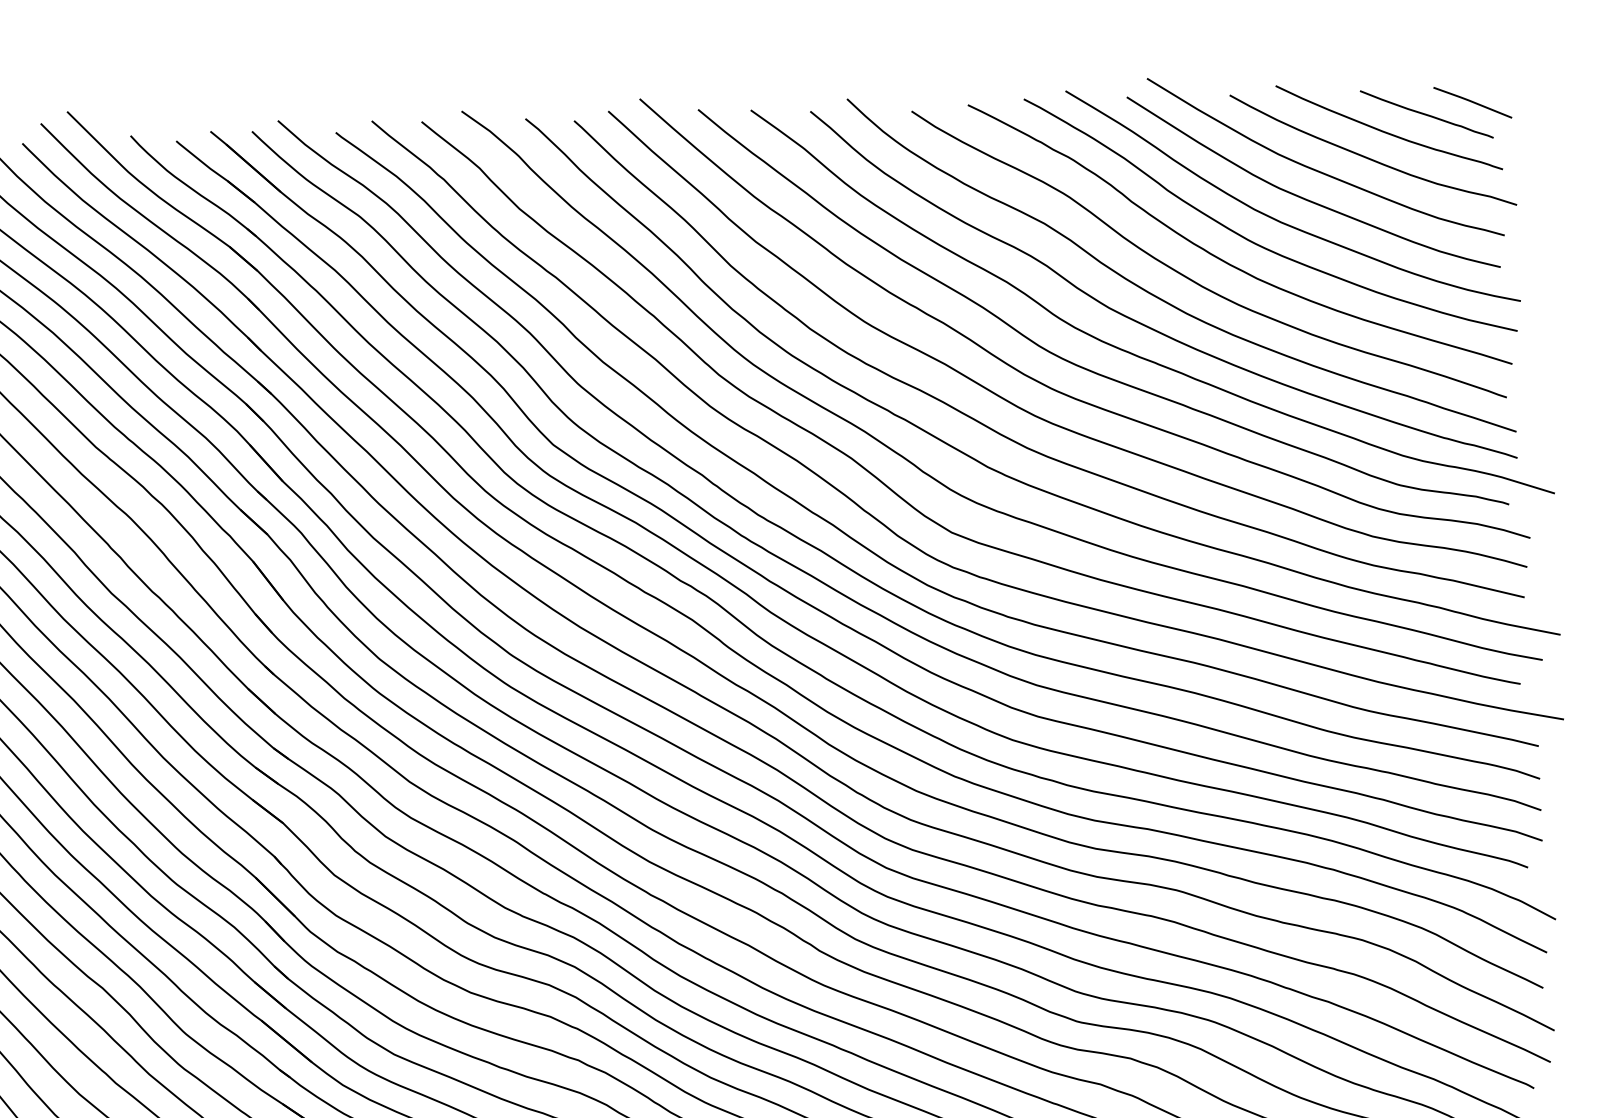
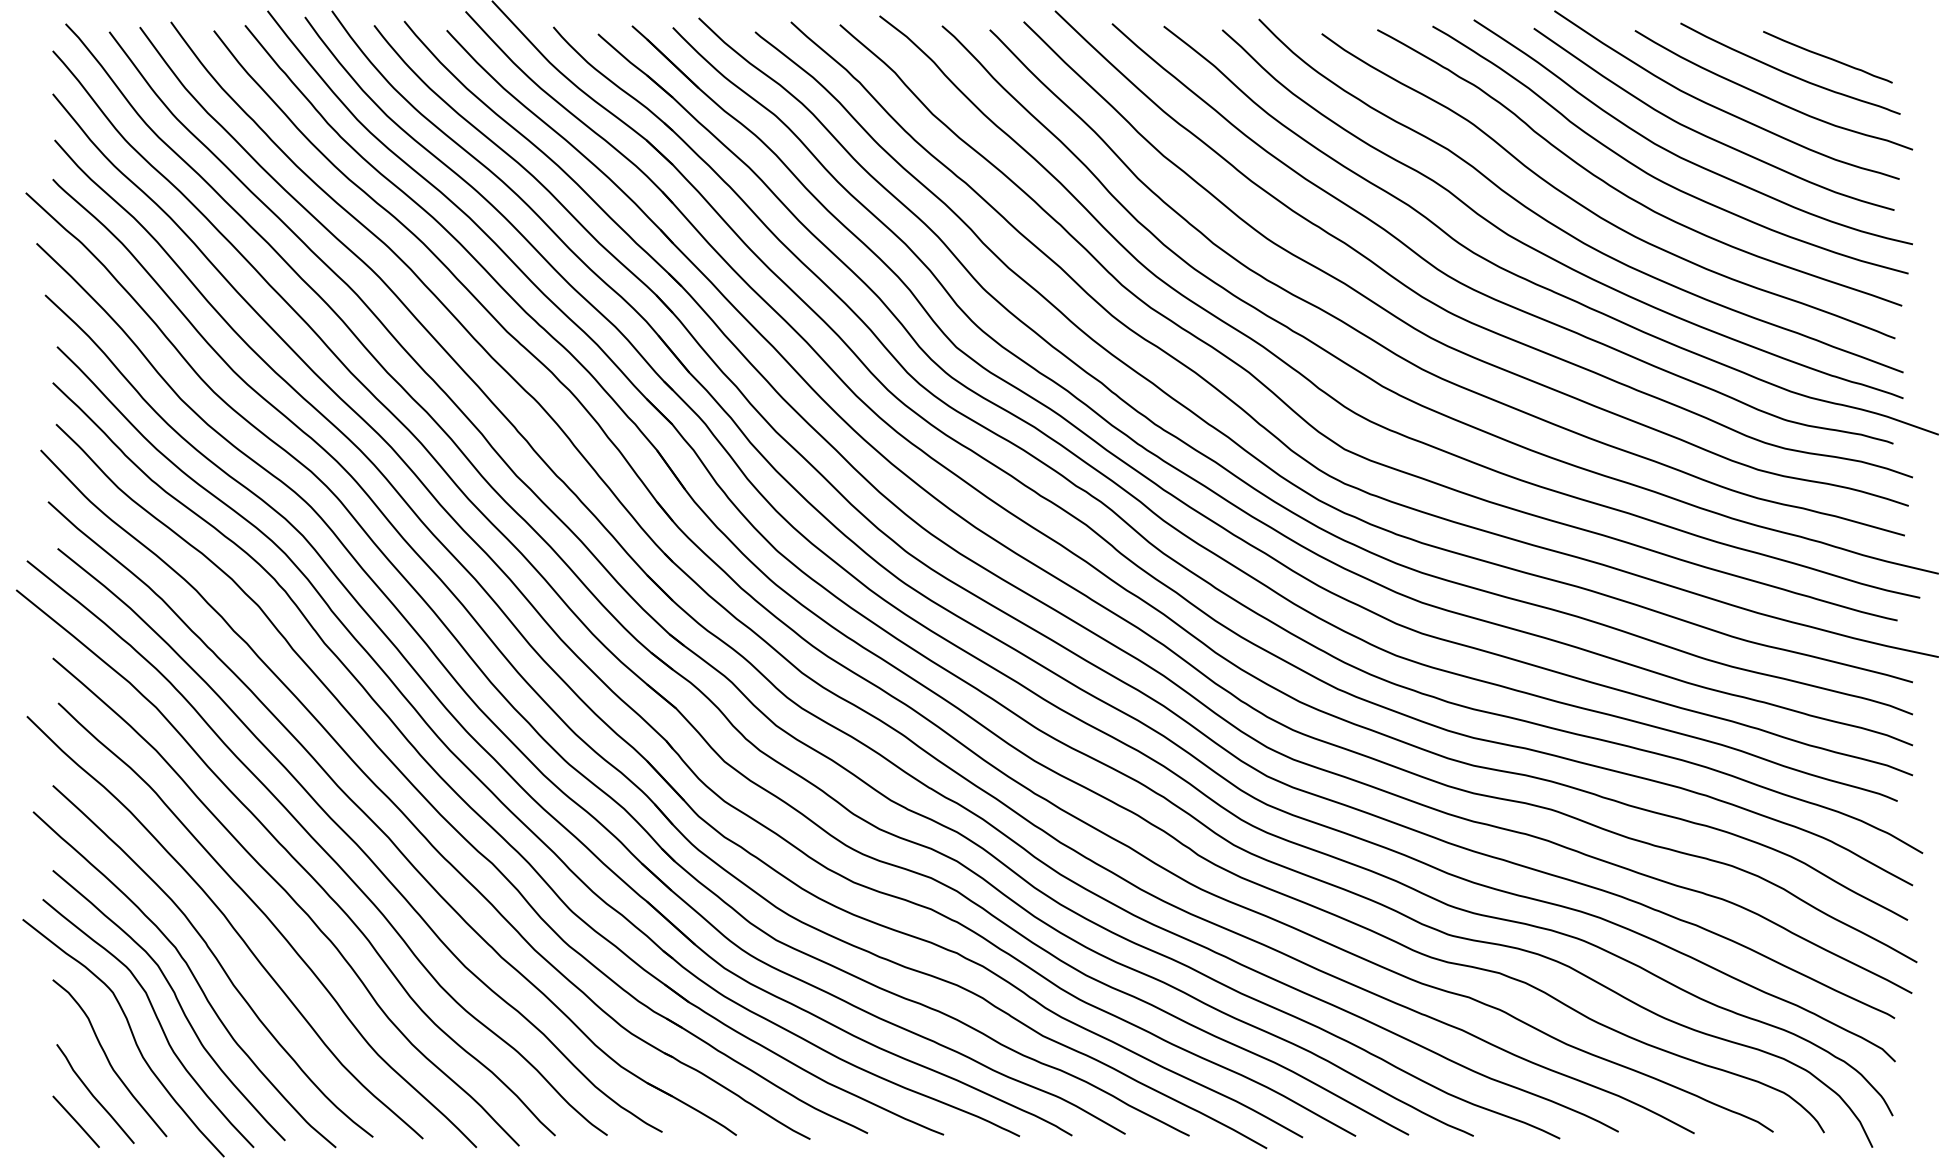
line: (1472, 102) -> (1873, 47), removed

